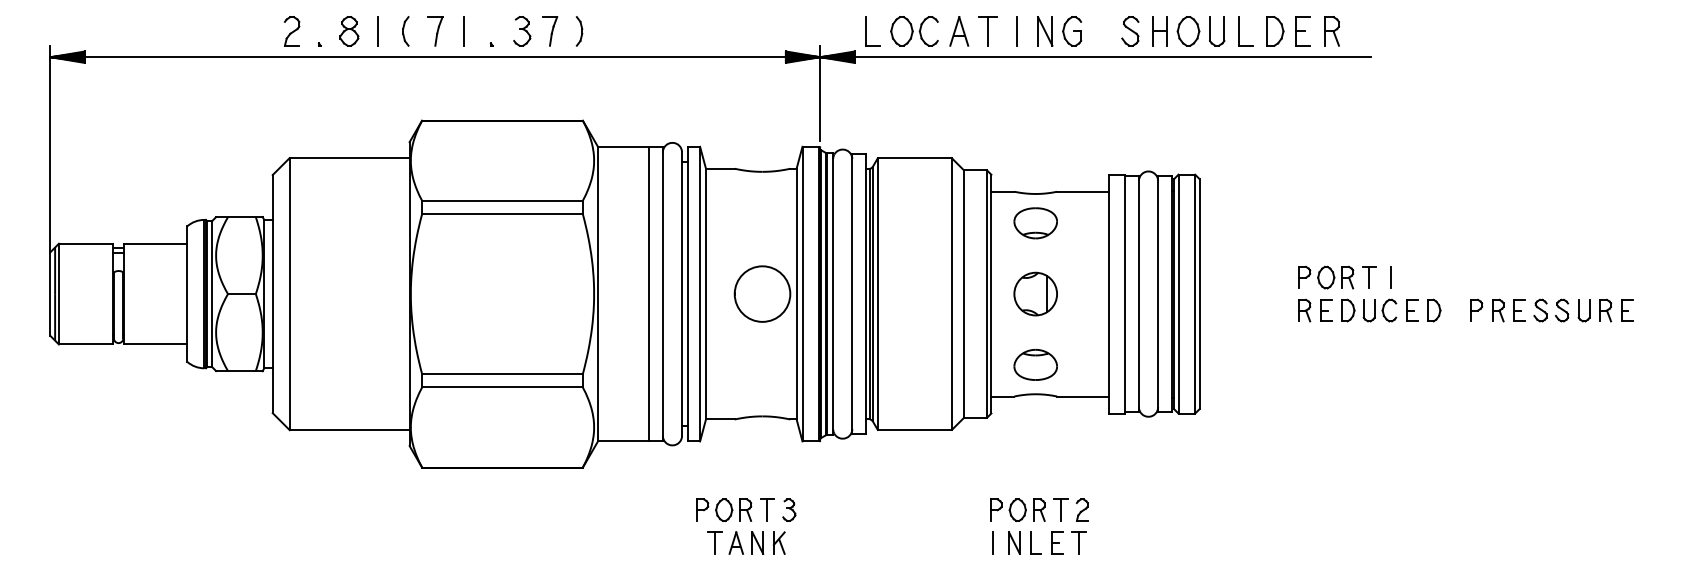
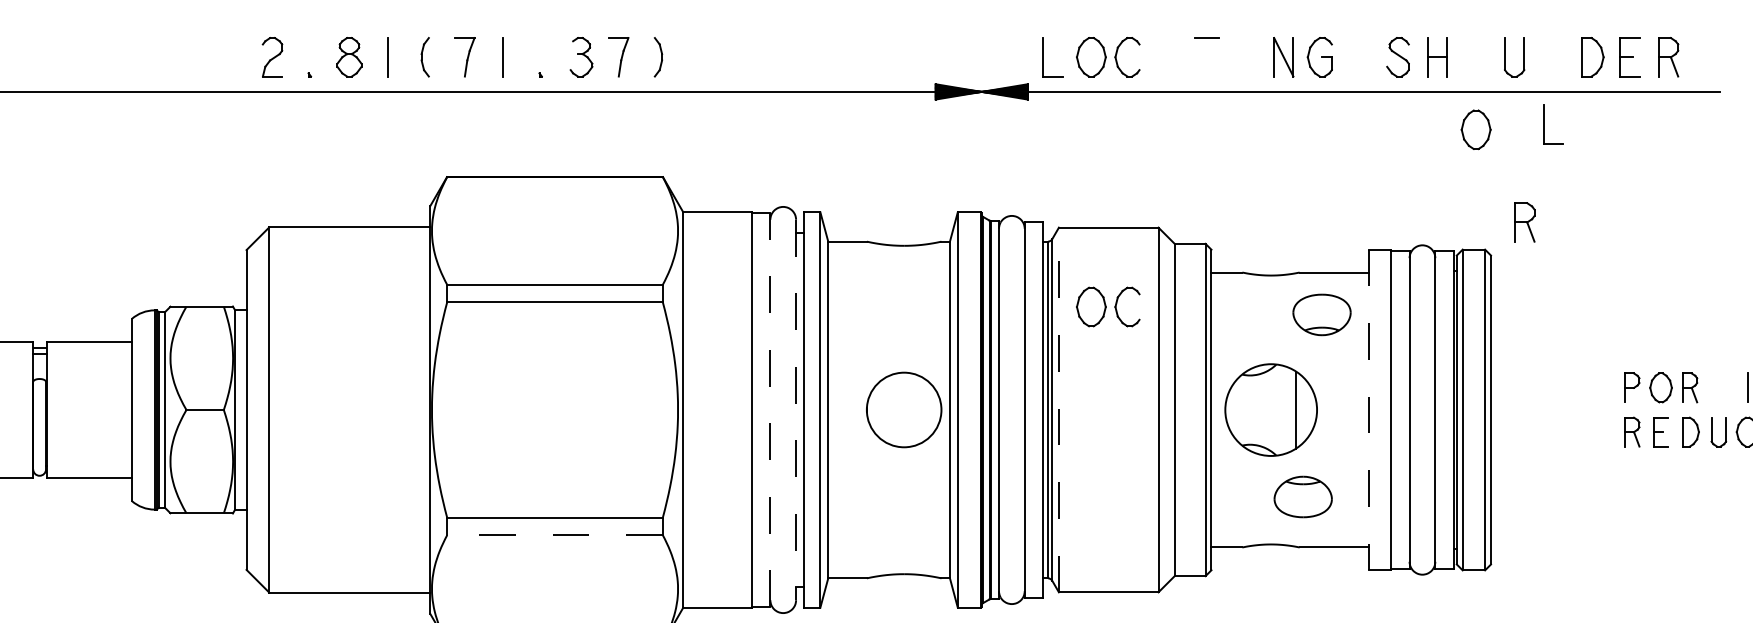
part: (959, 31) -> (1168, 57), removed
line: (987, 31) -> (1206, 57), removed
line: (1016, 31) -> (1245, 57), removed
part: (1188, 31) -> (1476, 129), moved
part: (1245, 31) -> (1552, 124), moved
line: (820, 93) -> (982, 140), removed
part: (1225, 154) -> (1525, 222), added
part: (914, 217) -> (1108, 307), added
part: (1035, 223) -> (1321, 315), moved
part: (1369, 277) -> (1719, 387), removed
part: (1035, 293) -> (1270, 409), size x1.6
line: (662, 294) -> (769, 410), solid -> dashed
line: (682, 294) -> (796, 410), solid -> dashed
line: (877, 294) -> (1058, 410), solid -> dashed
line: (1108, 294) -> (1368, 410), solid -> dashed
part: (1035, 364) -> (1302, 496), moved
line: (501, 387) -> (553, 535), solid -> dashed

